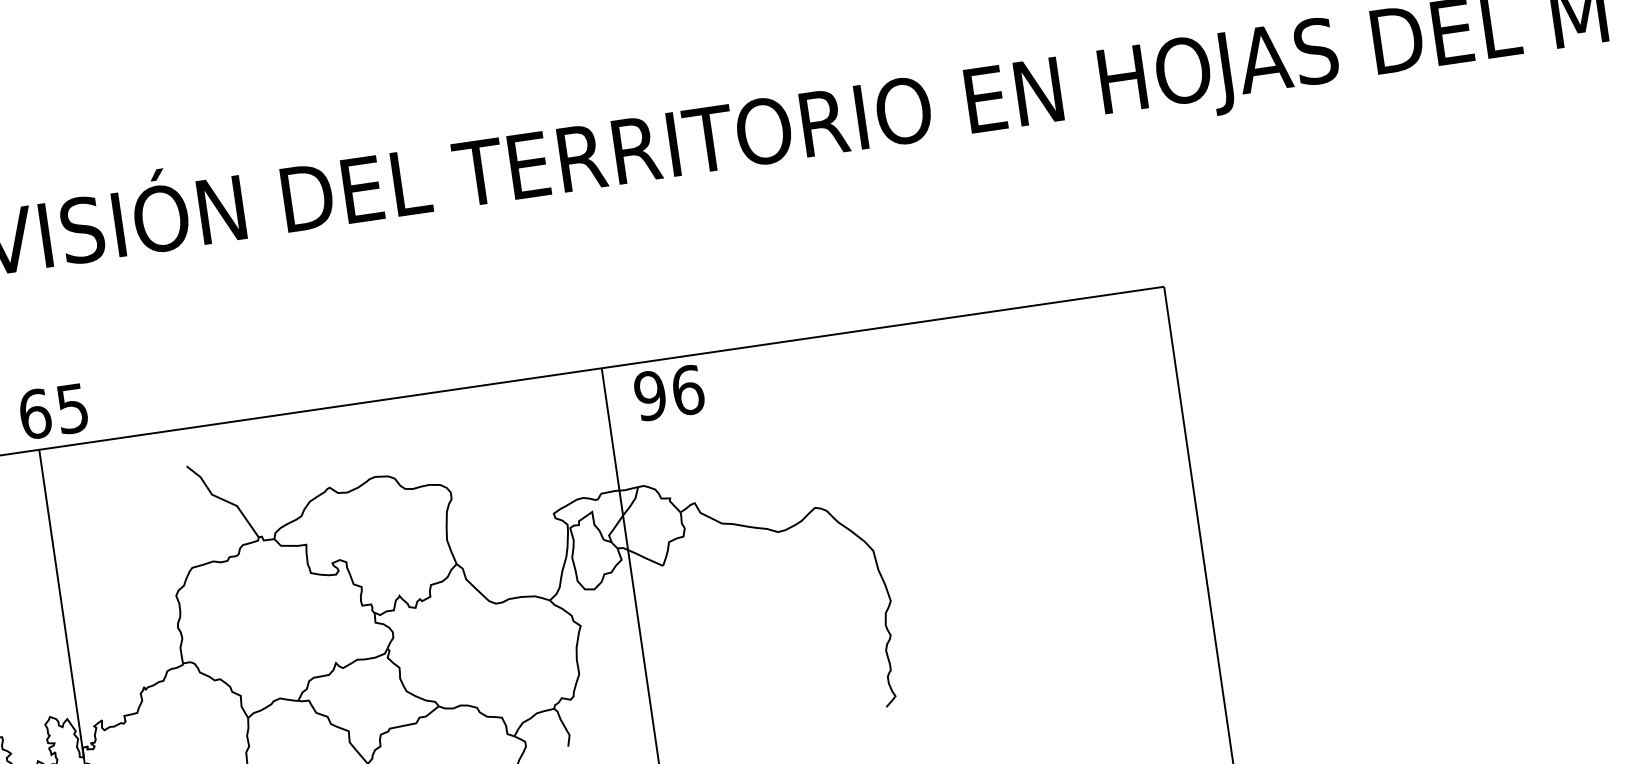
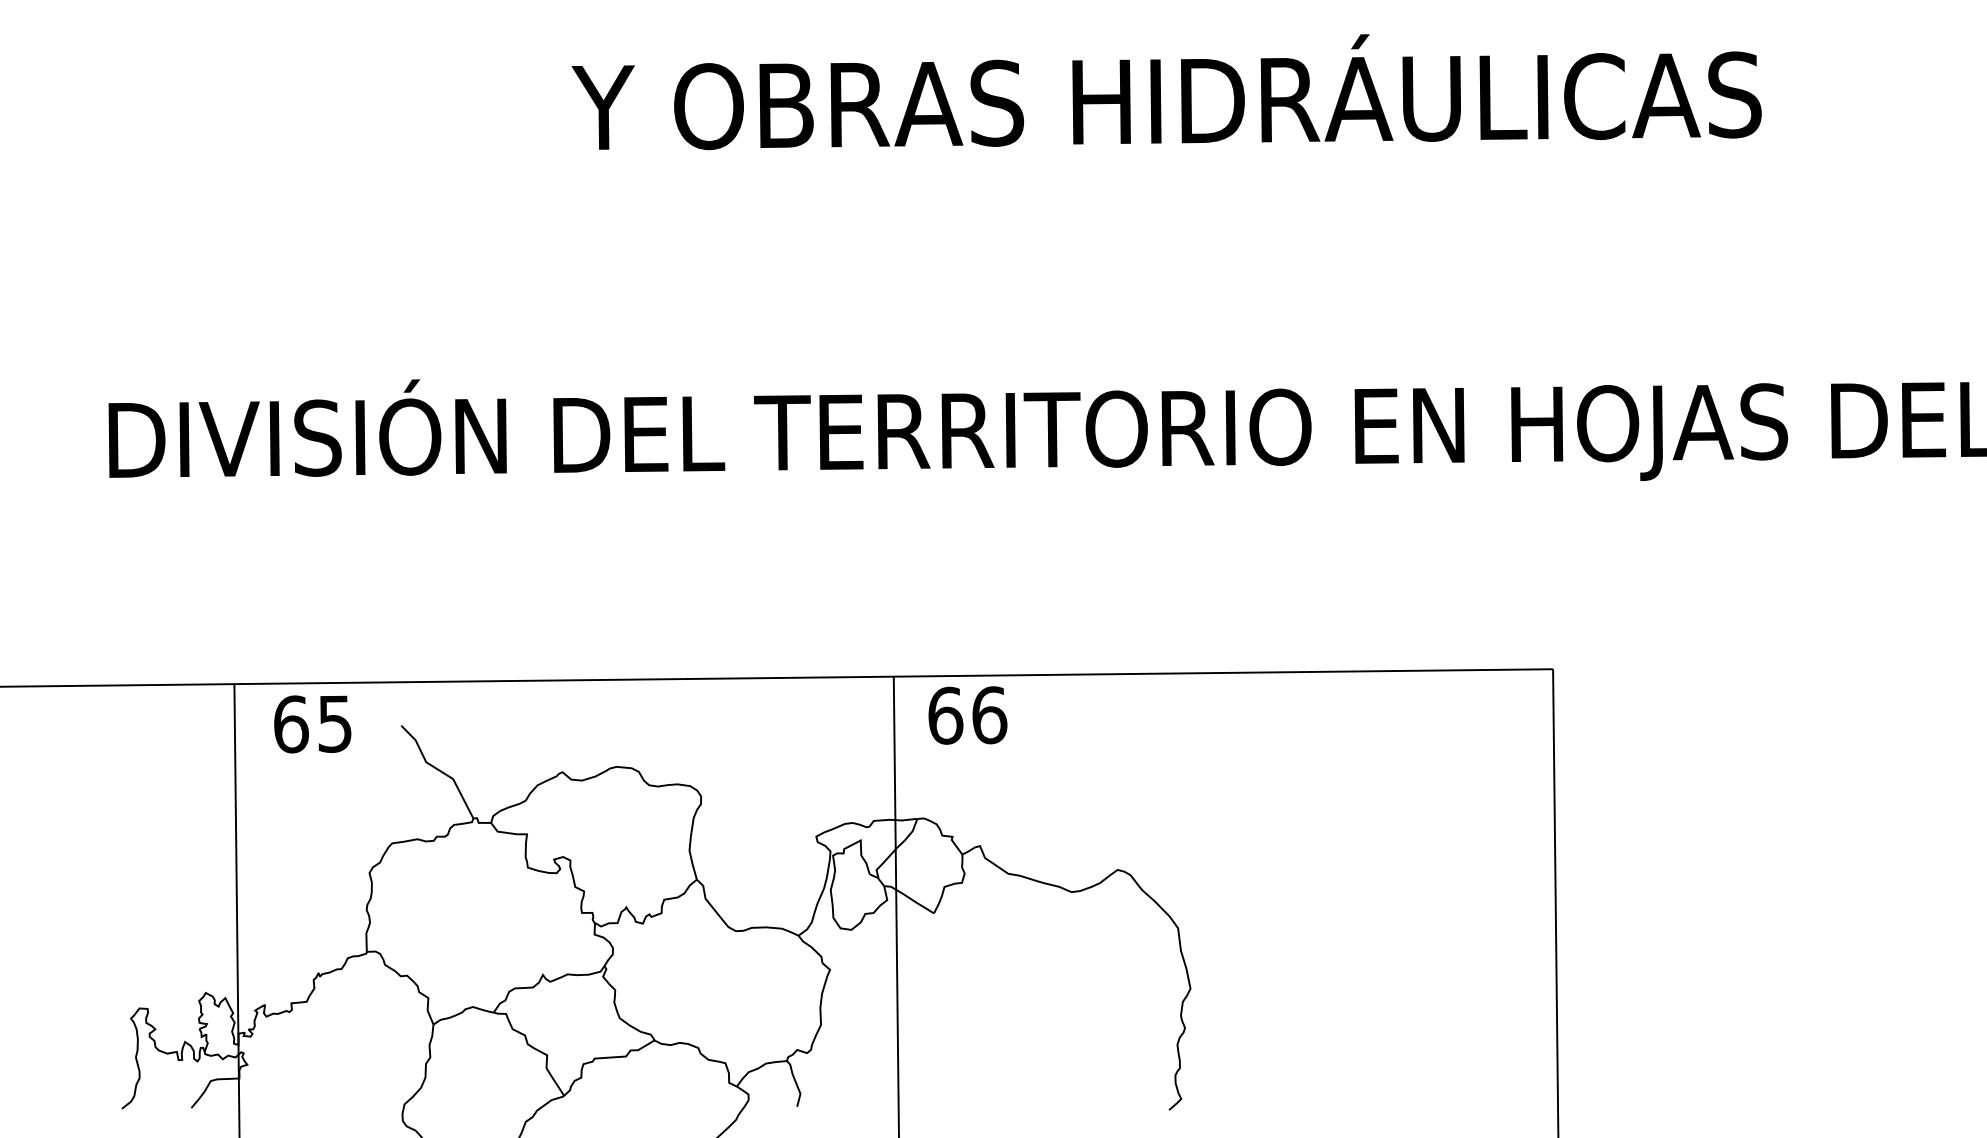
text: (650, 395) -> (945, 715), 96 -> 66
text: (53, 411) -> (312, 724), moved

